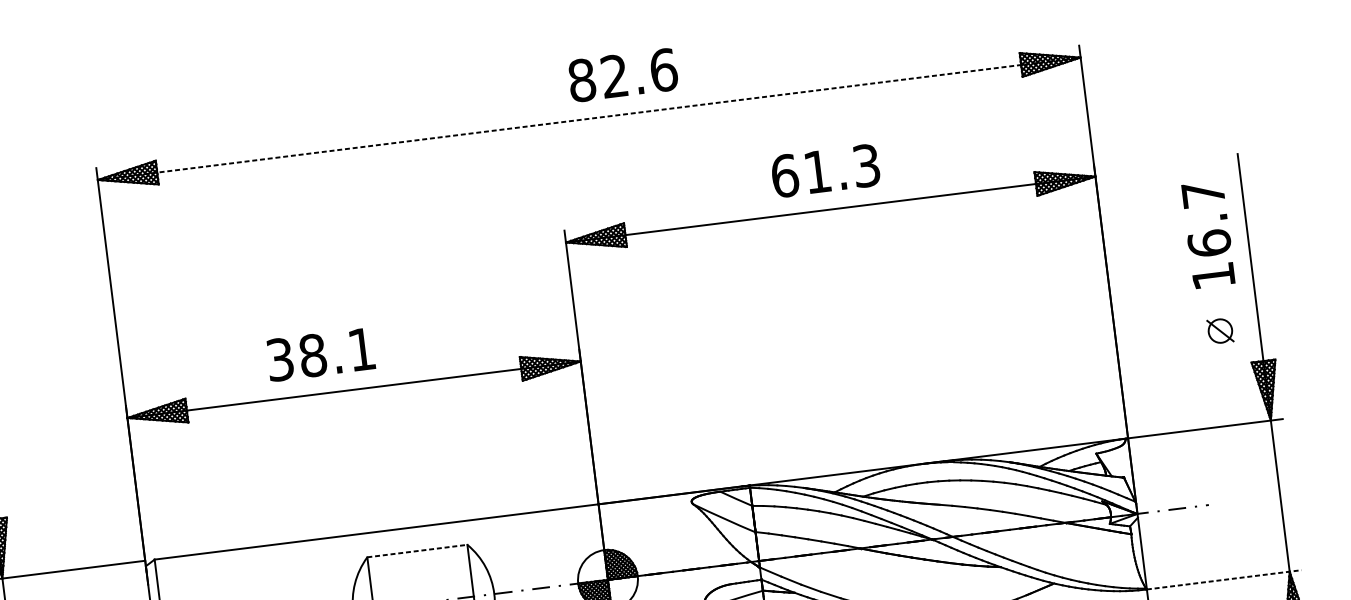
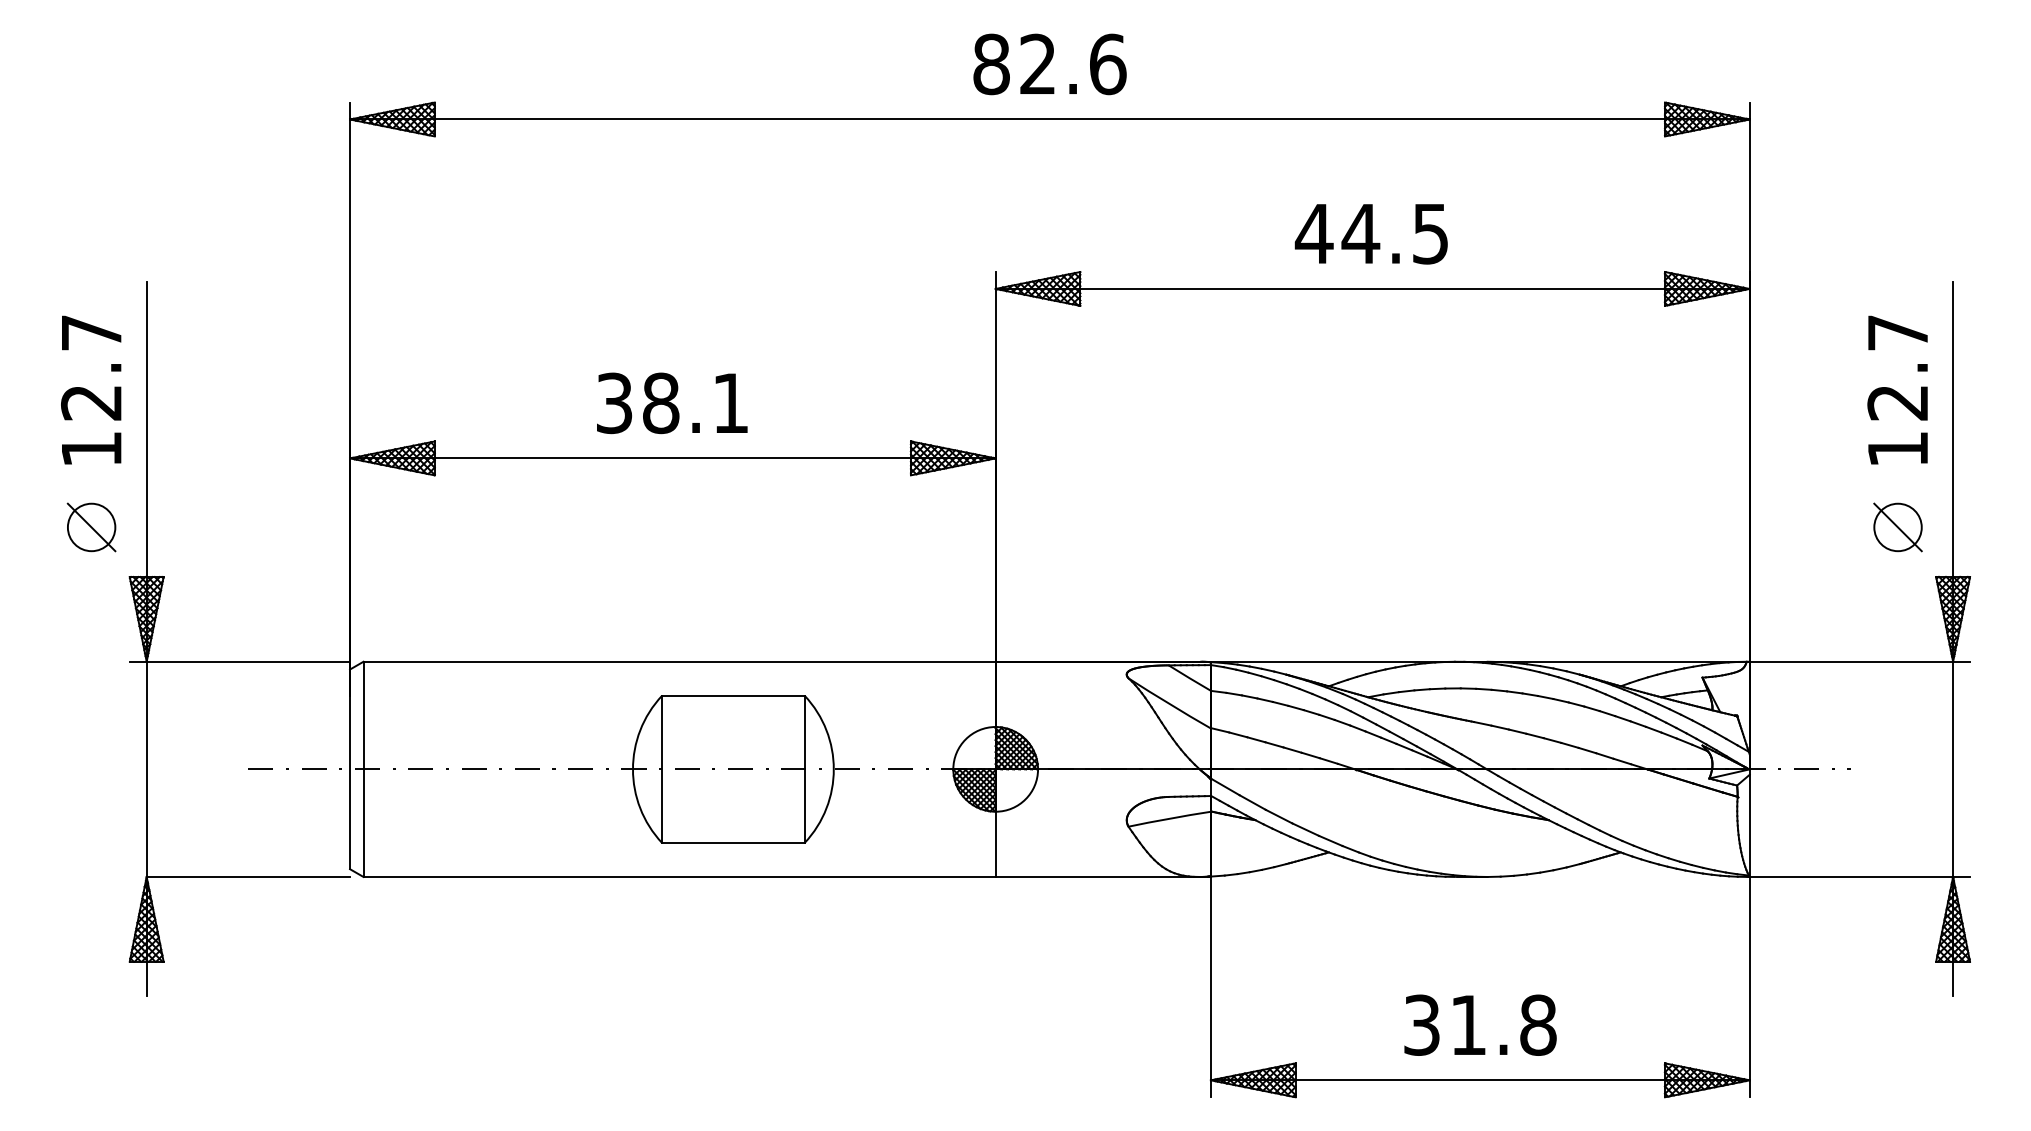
text: (622, 75) -> (1049, 64), moved
line: (588, 118) -> (1049, 119), dashed -> solid
text: (825, 170) -> (1371, 233), 61.3 -> 44.5
text: (1209, 243) -> (1897, 402), 16.7 -> 12.7
part: (1220, 331) -> (1897, 527), size x1.43
text: (320, 354) -> (672, 403), moved
line: (417, 550) -> (733, 695), dashed -> solid
line: (1224, 579) -> (1860, 876), dashed -> solid

